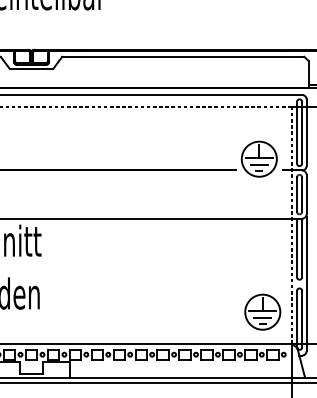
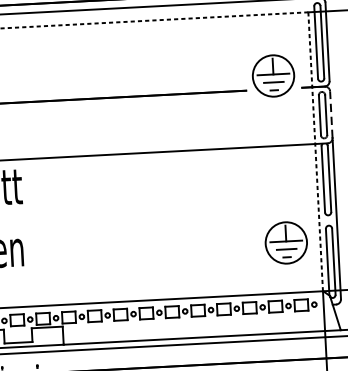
line: (306, 194) -> (331, 114), solid -> dashed
part: (262, 311) -> (285, 242), moved

